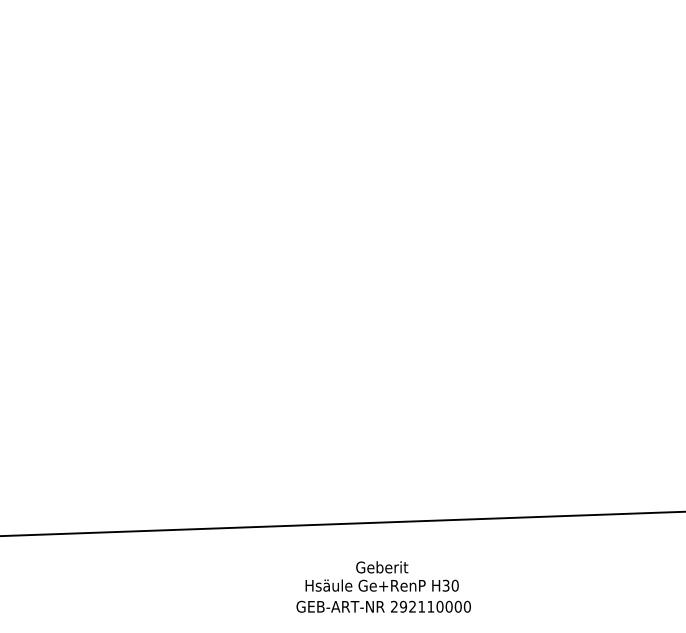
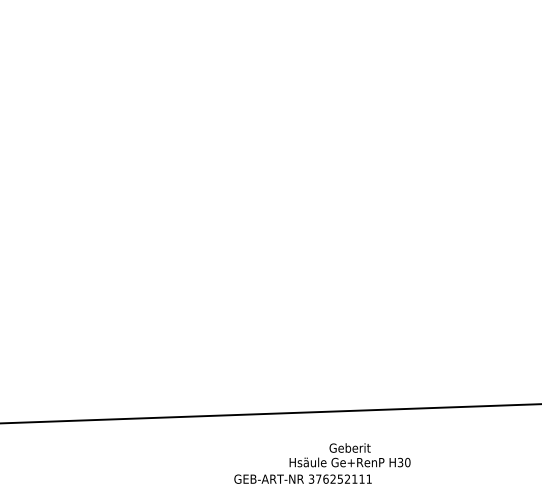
text: (381, 576) -> (349, 455), moved
text: (430, 606) -> (340, 478), 292110000 -> 376252111

